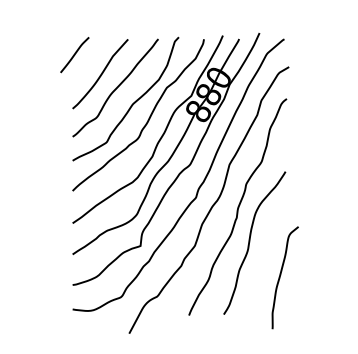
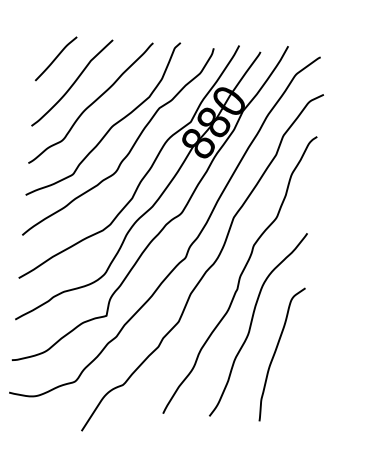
curve: (74, 55) -> (55, 59), moved
curve: (281, 275) -> (277, 350), moved

